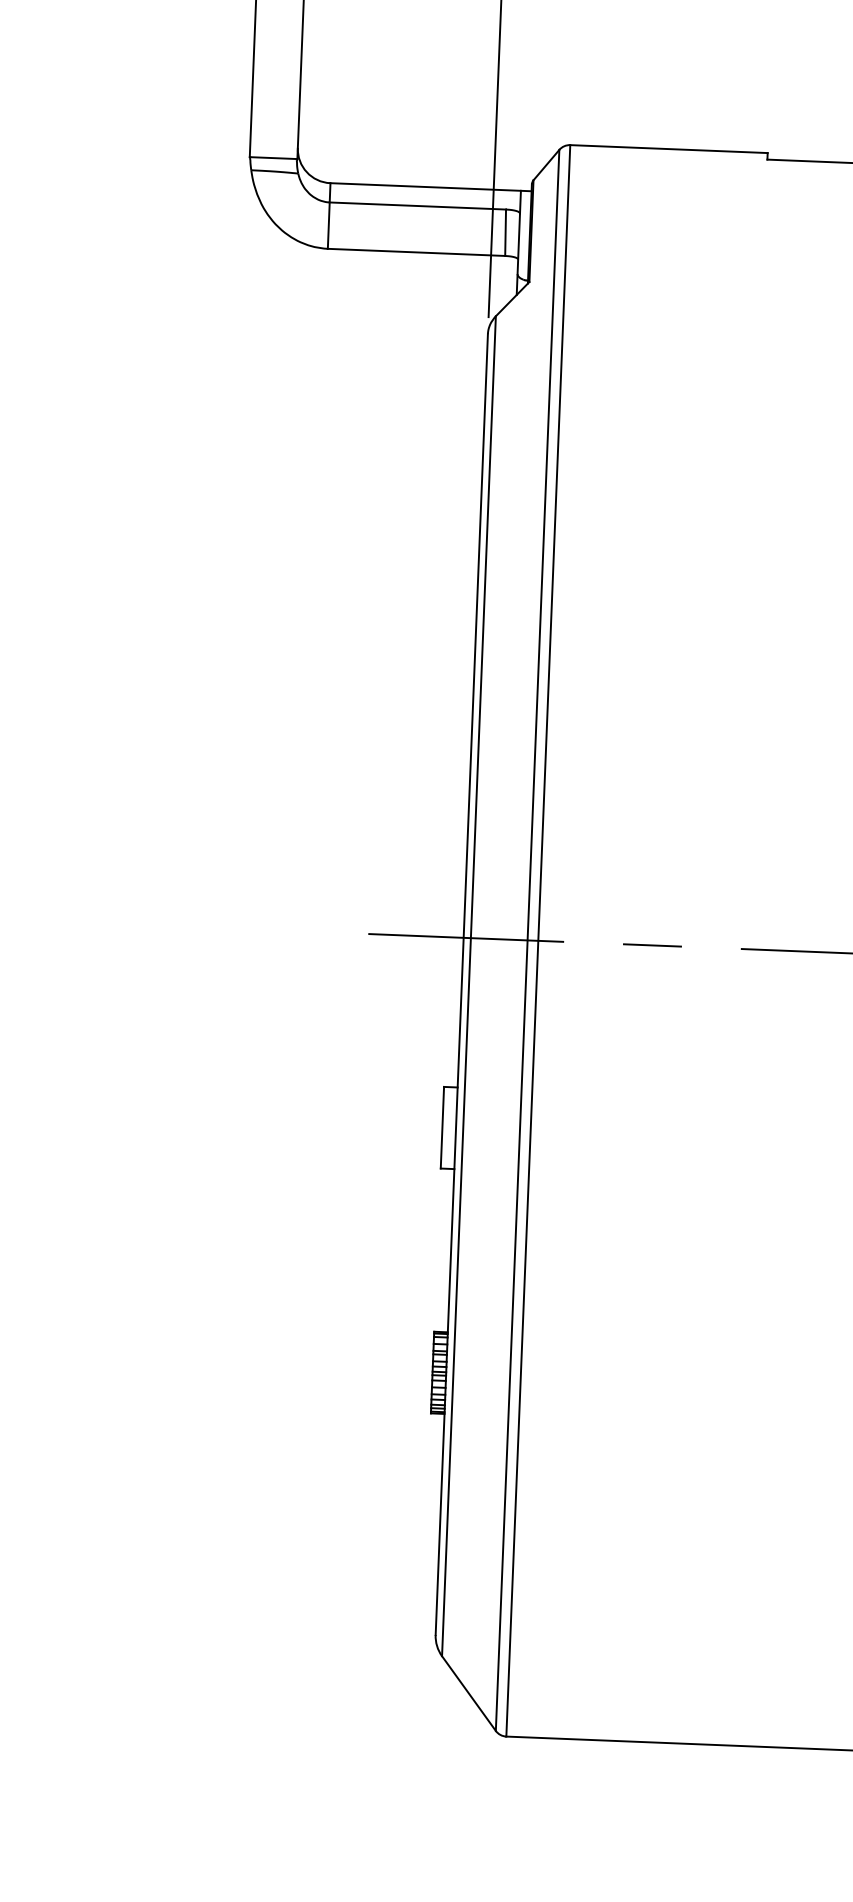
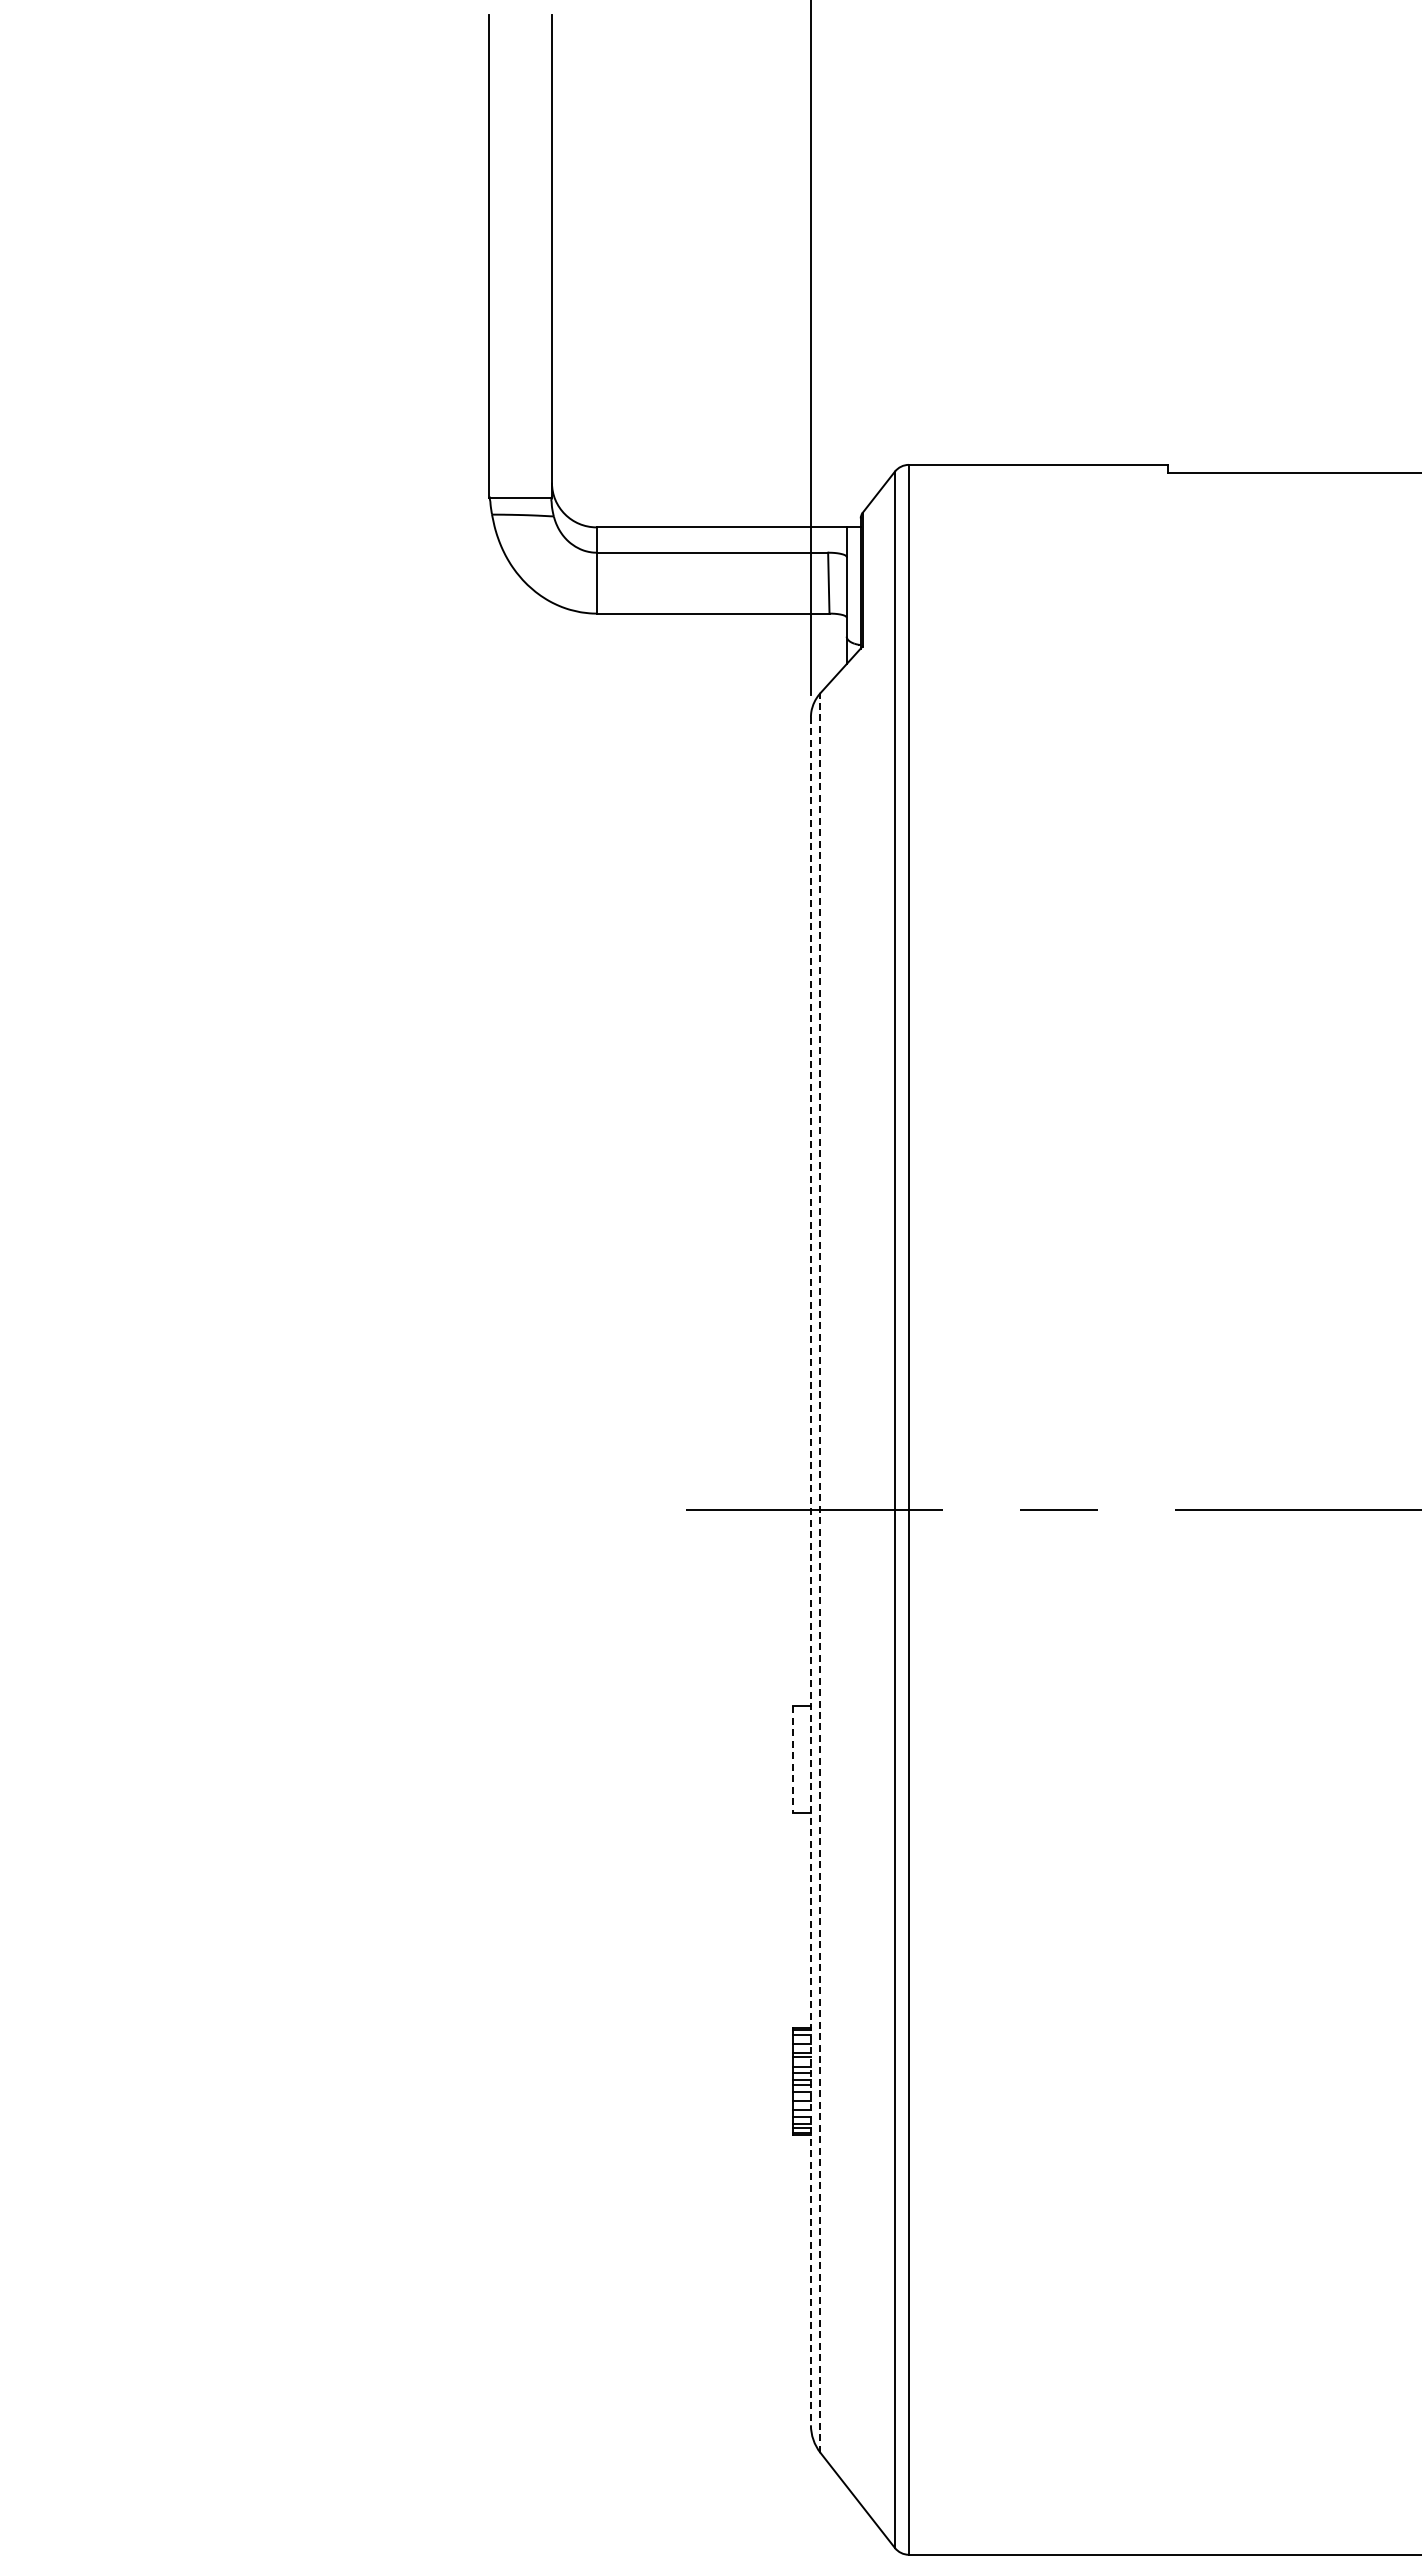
line: (461, 984) -> (810, 1571), solid -> dashed
line: (468, 986) -> (820, 1573), solid -> dashed
line: (442, 1127) -> (793, 1759), solid -> dashed

